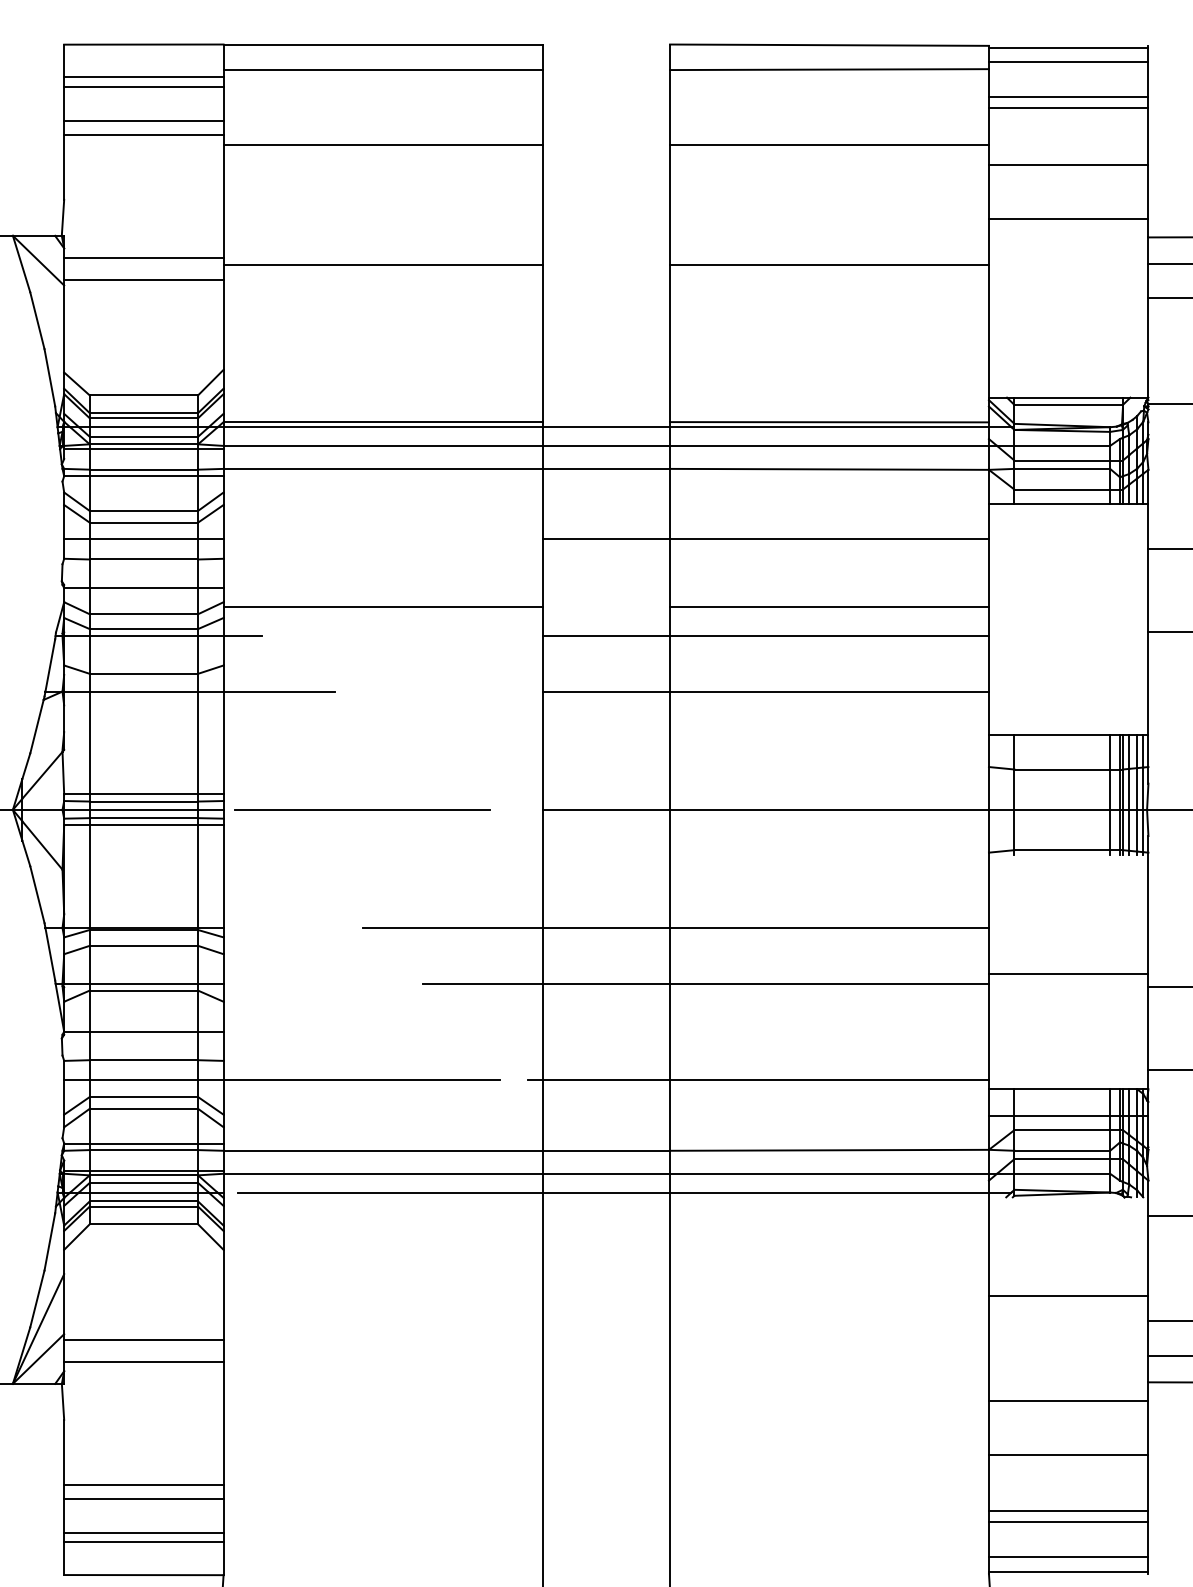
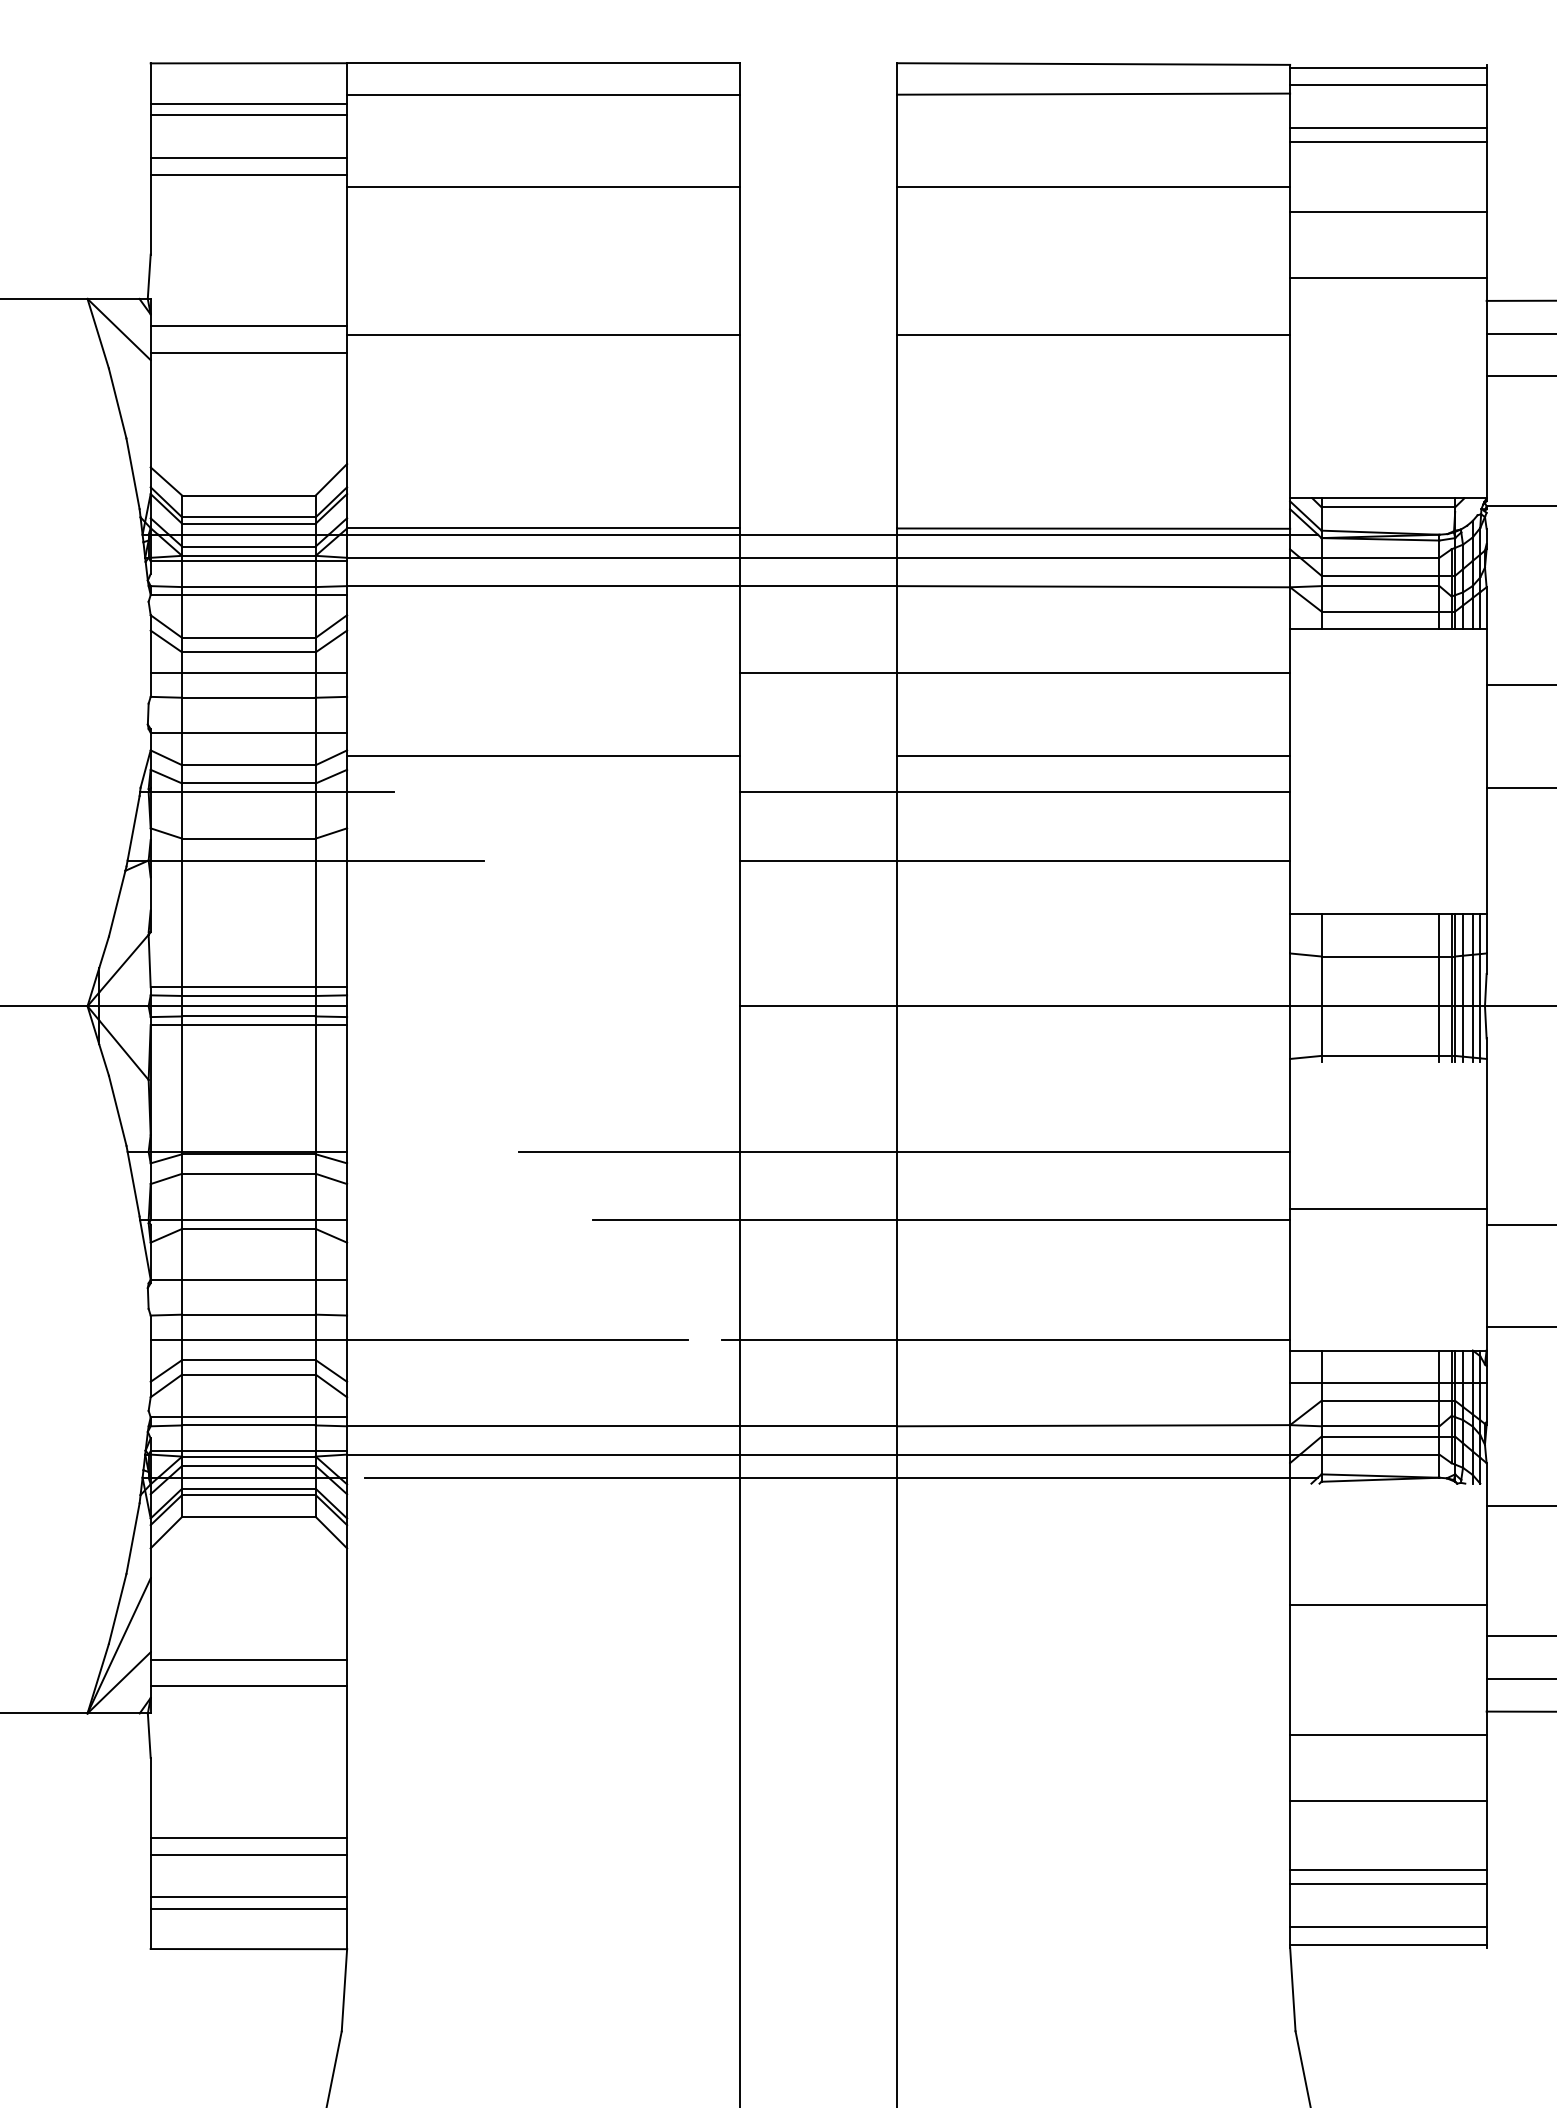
line: (362, 809) -> (518, 1005), removed

